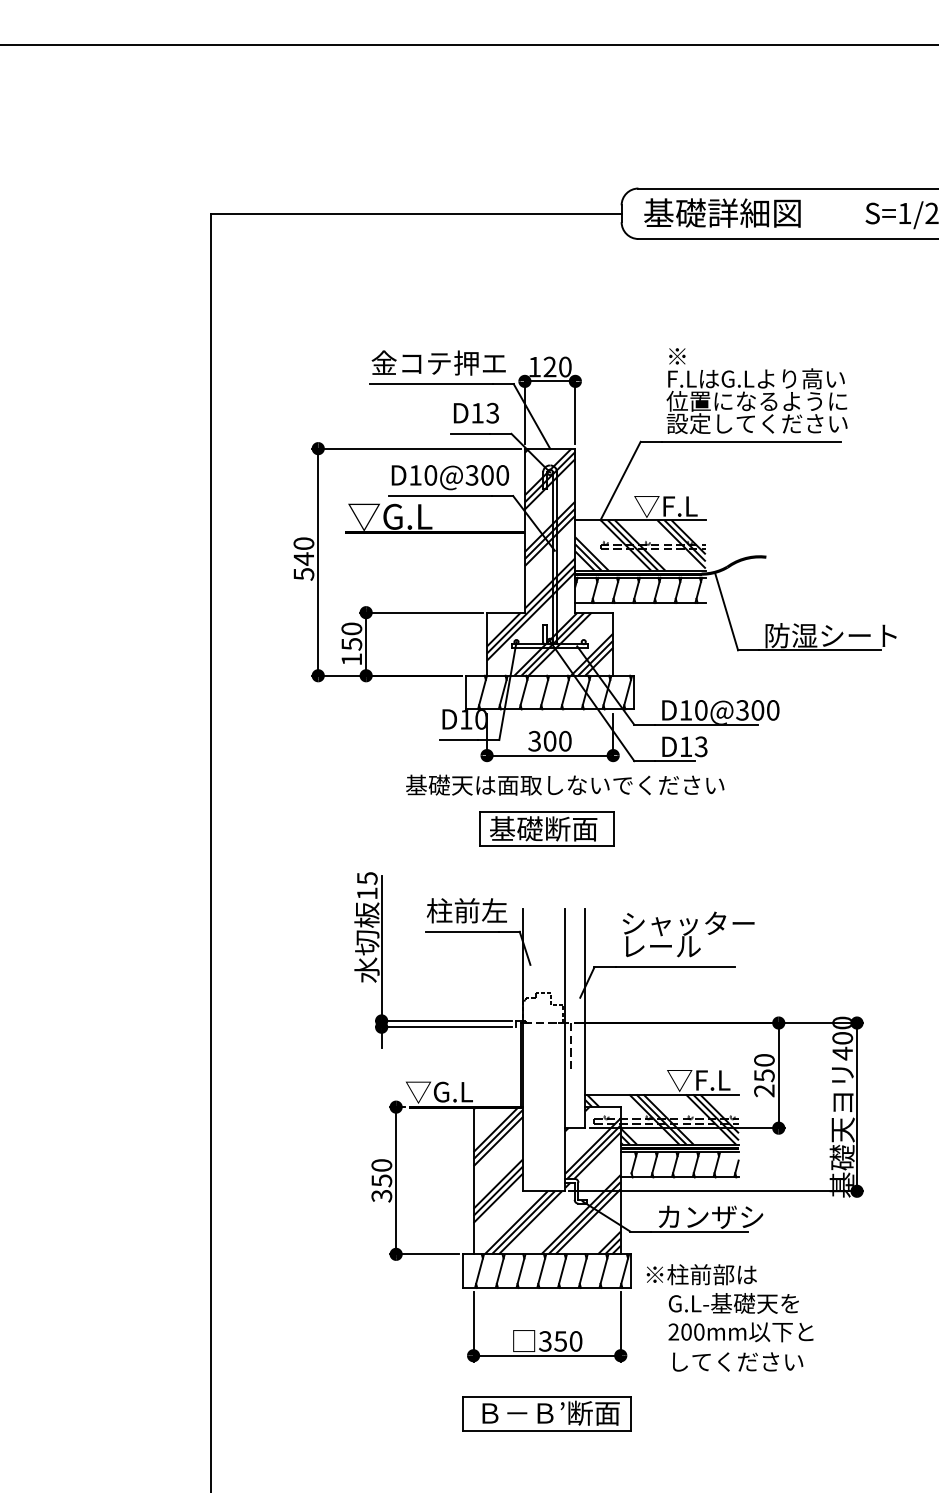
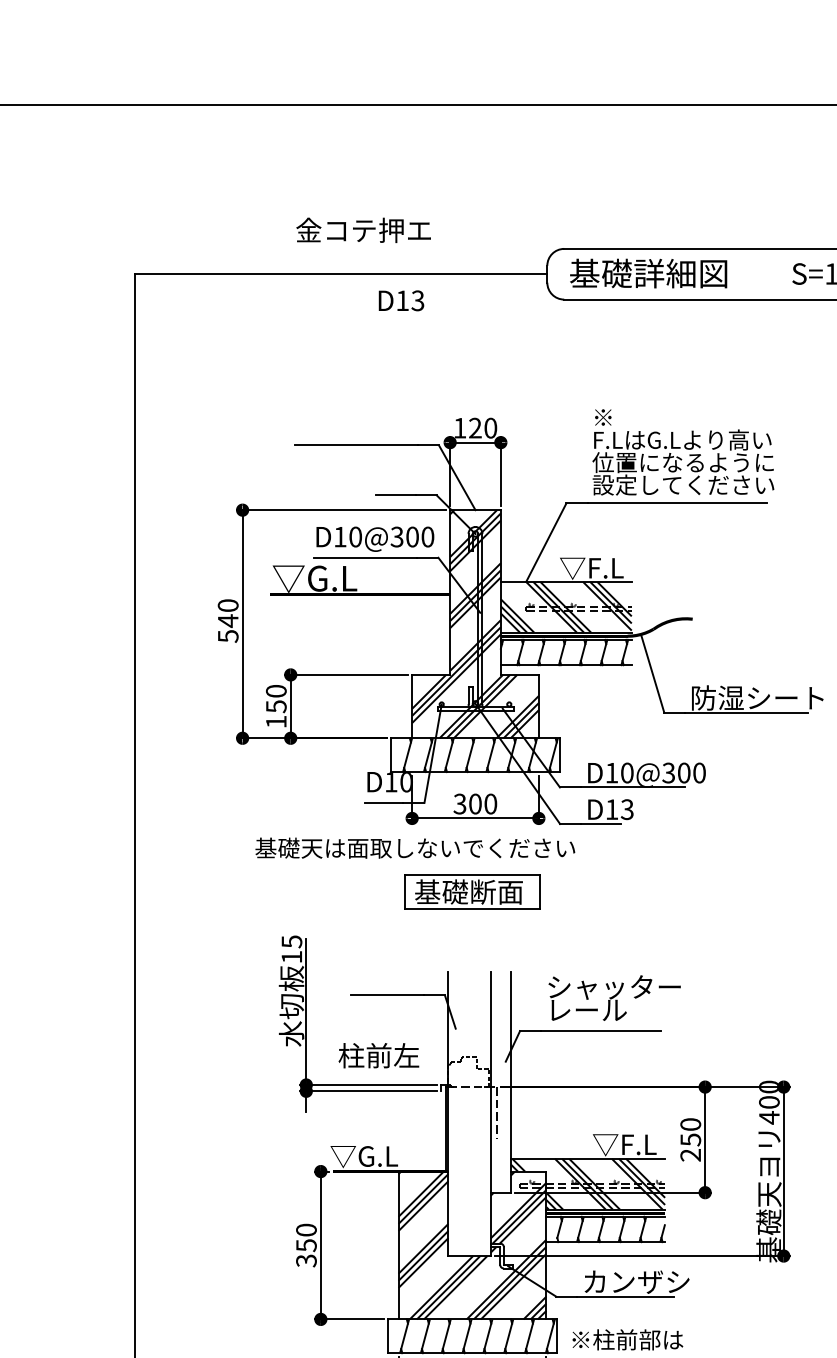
text: (438, 362) -> (363, 229), moved
text: (476, 412) -> (401, 300), moved
text: (565, 784) -> (415, 847), moved
text: (466, 910) -> (378, 1055), moved

